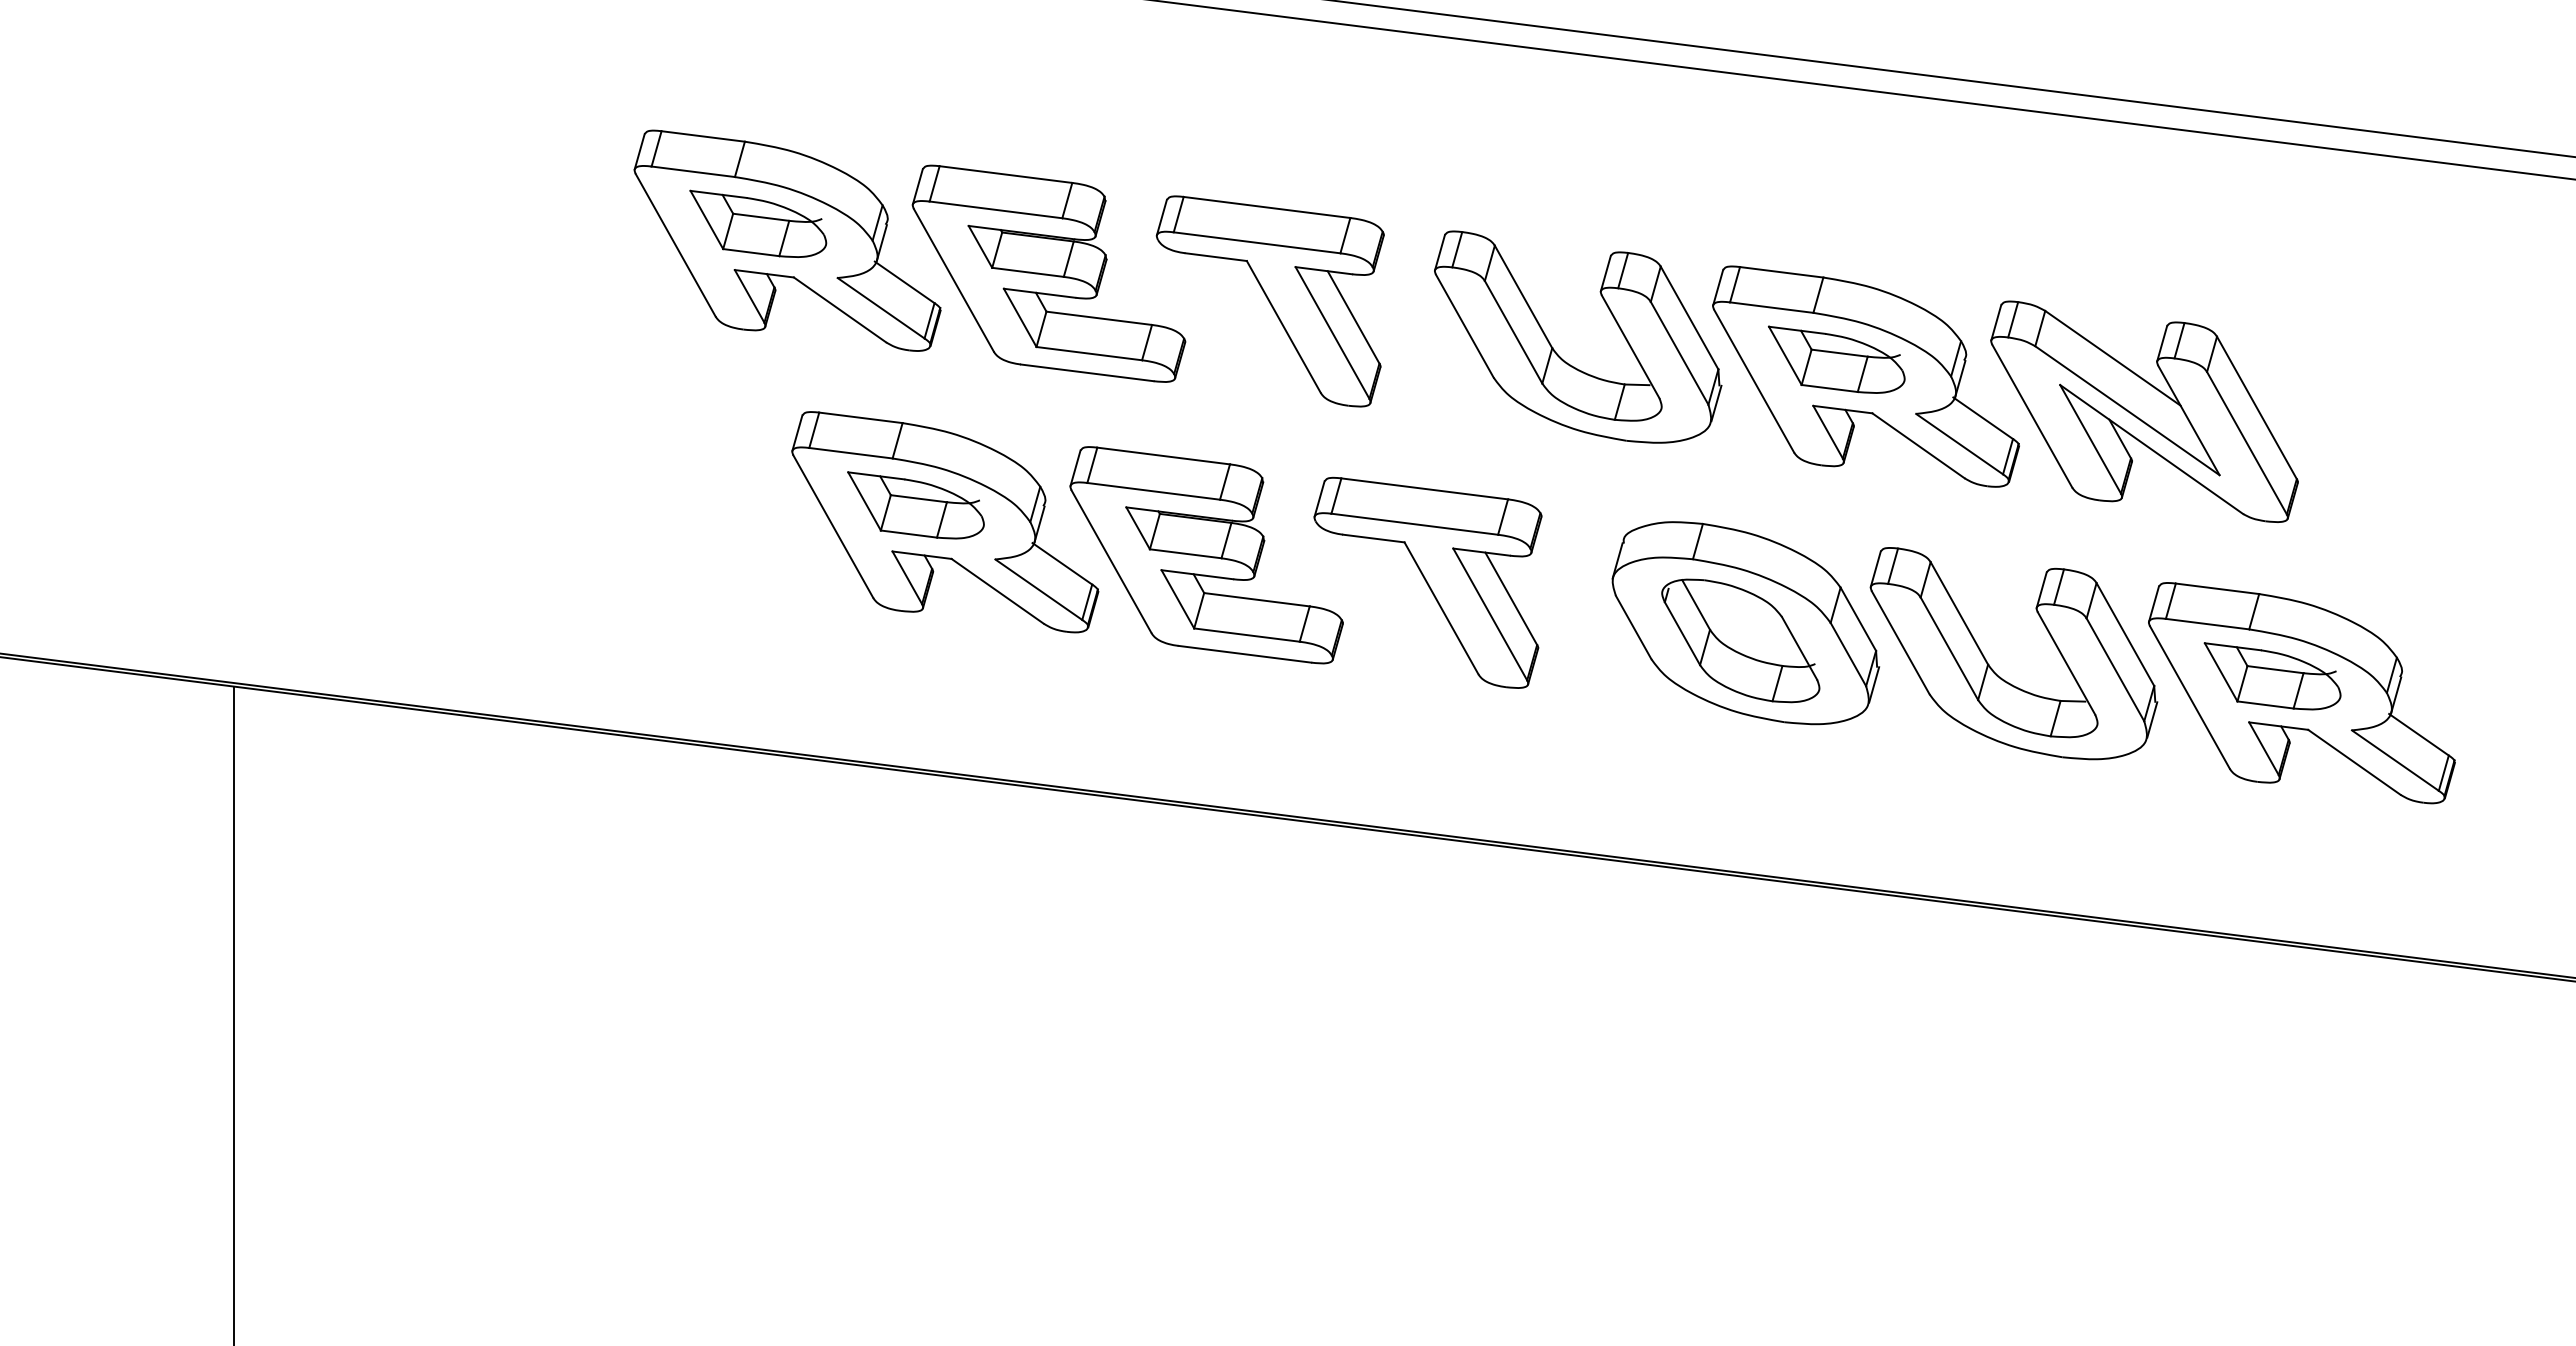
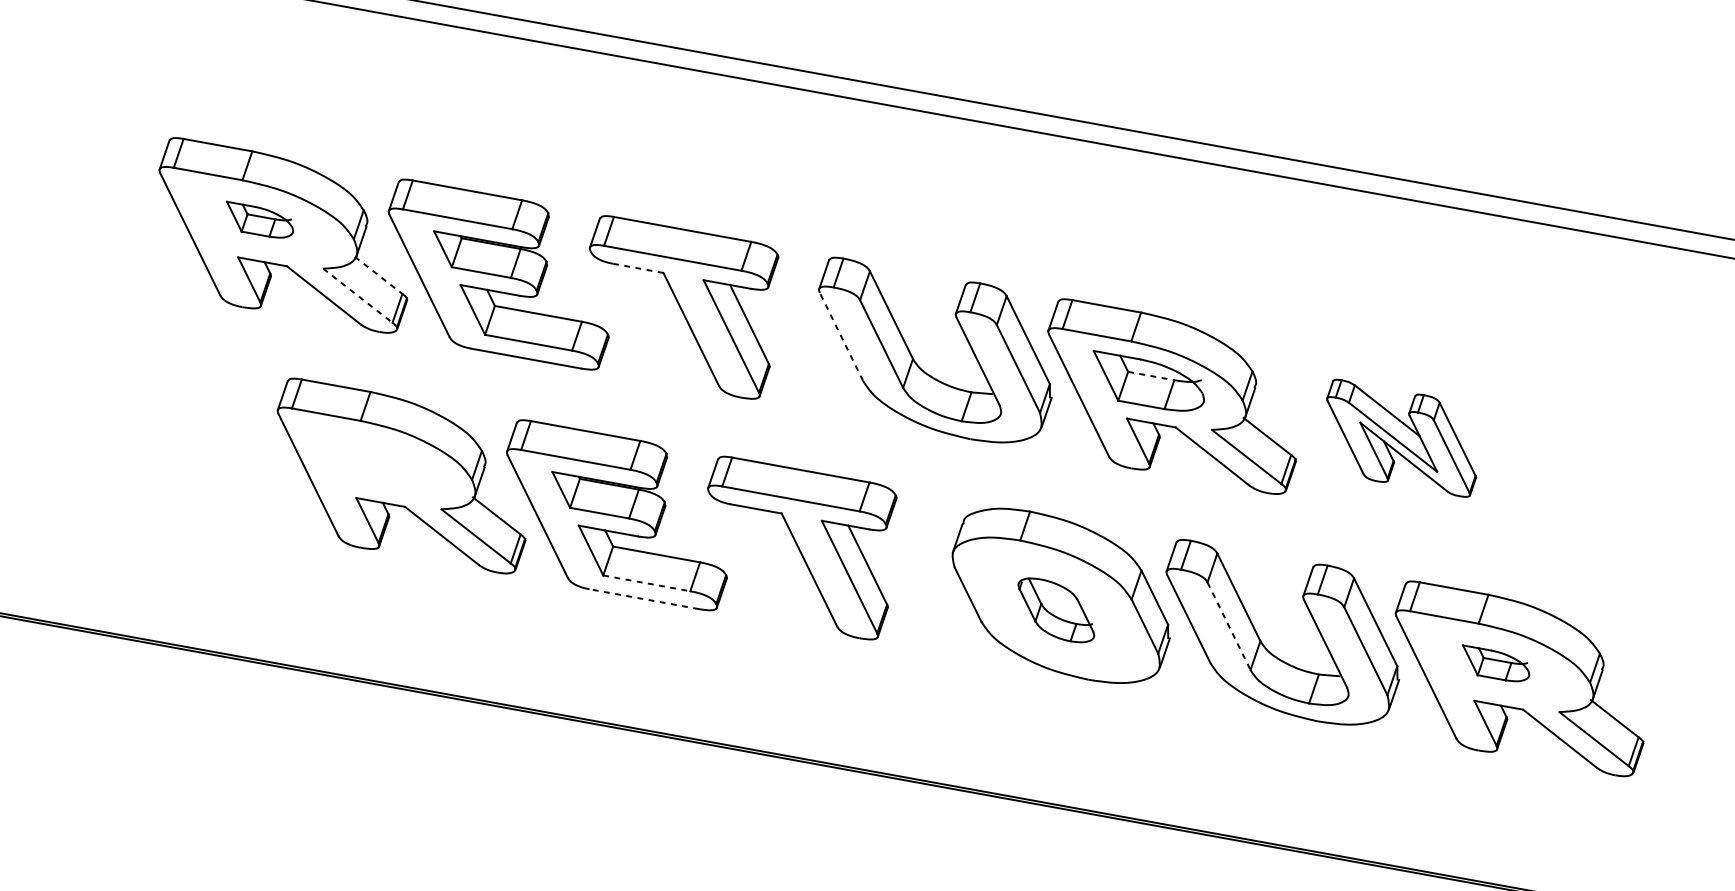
part: (758, 223) -> (259, 219), size x0.6
line: (1216, 257) -> (638, 268), solid -> dashed
line: (905, 282) -> (379, 275), solid -> dashed
line: (881, 308) -> (358, 295), solid -> dashed
line: (1464, 326) -> (841, 337), solid -> dashed
line: (1840, 353) -> (1151, 376), solid -> dashed
part: (2144, 411) -> (1401, 438), size x0.6
part: (915, 505) -> (377, 460), removed
line: (1247, 635) -> (647, 583), solid -> dashed
part: (1740, 640) -> (1056, 610), size x0.6
line: (1949, 648) -> (1229, 626), solid -> dashed
line: (1245, 654) -> (644, 599), solid -> dashed
part: (2272, 676) -> (1495, 663), size x0.6

